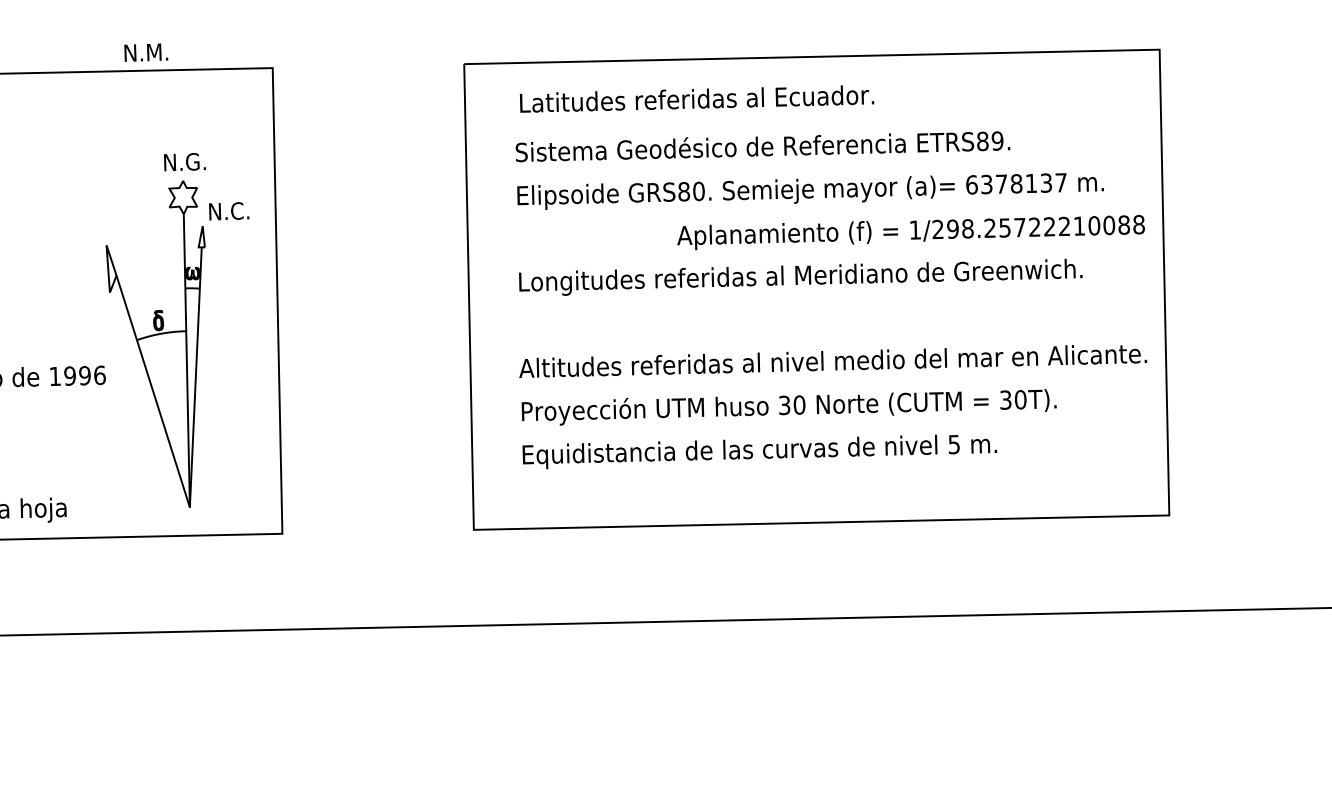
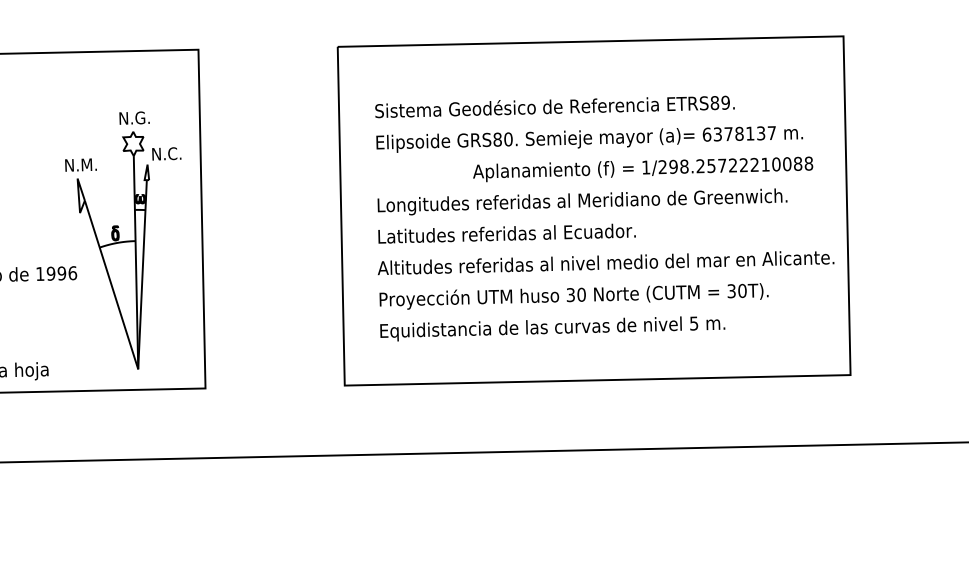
text: (146, 52) -> (81, 164), moved
text: (697, 98) -> (507, 233), moved
text: (910, 232) -> (642, 169), moved

